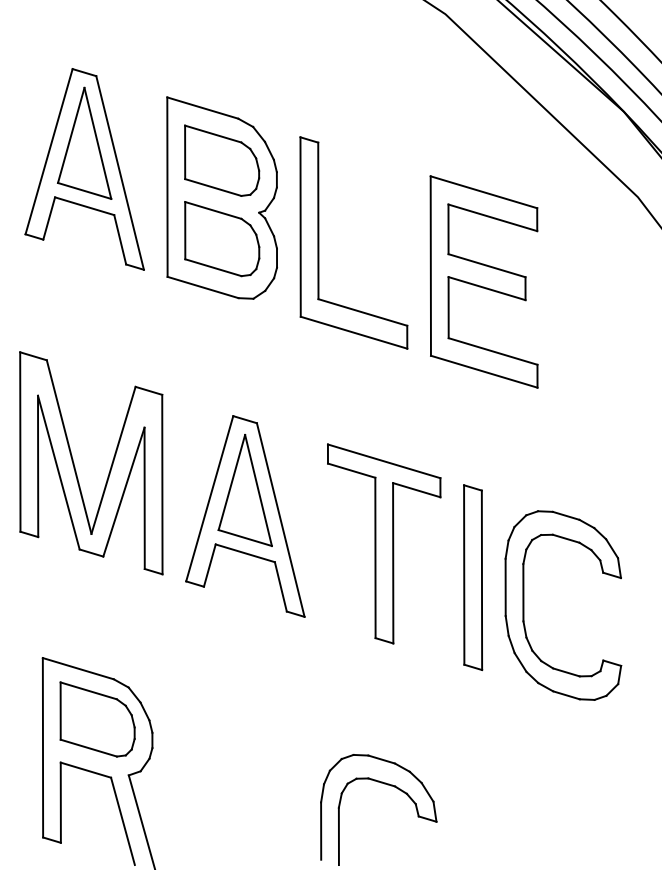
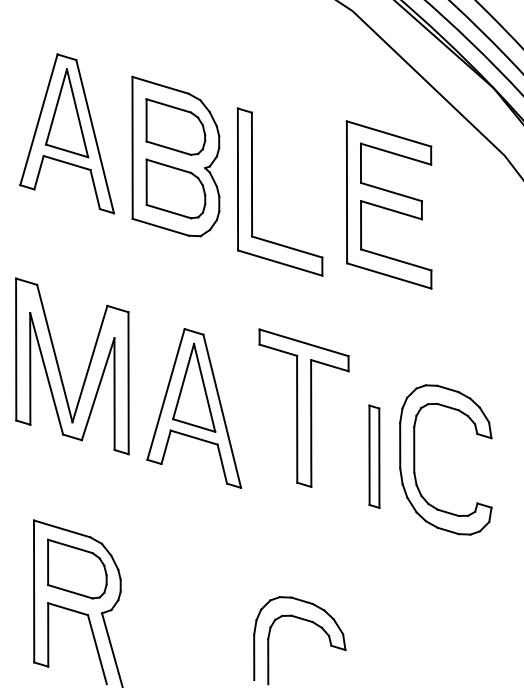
part: (483, 281) -> (388, 204), moved
part: (383, 543) -> (303, 407), moved
part: (473, 577) -> (374, 456), size x0.7
part: (525, 604) -> (415, 459), moved

